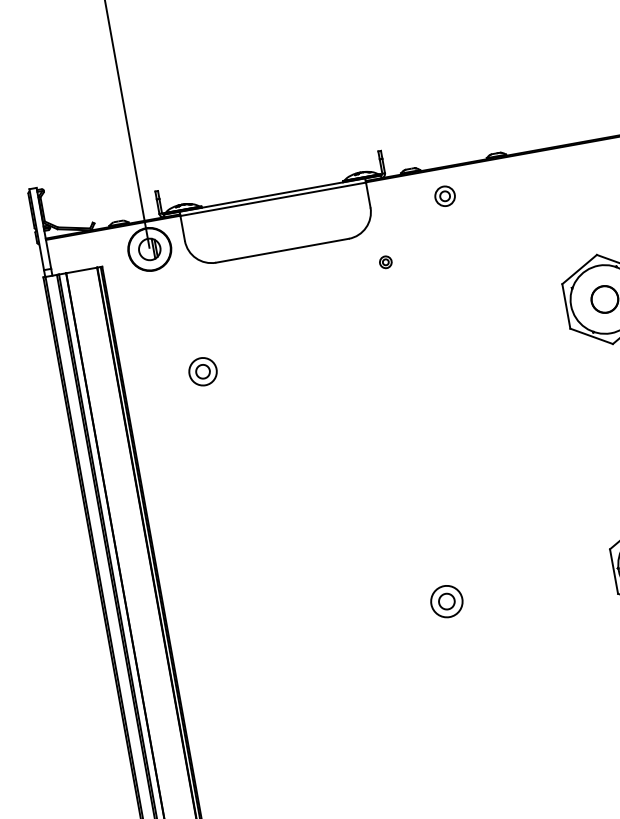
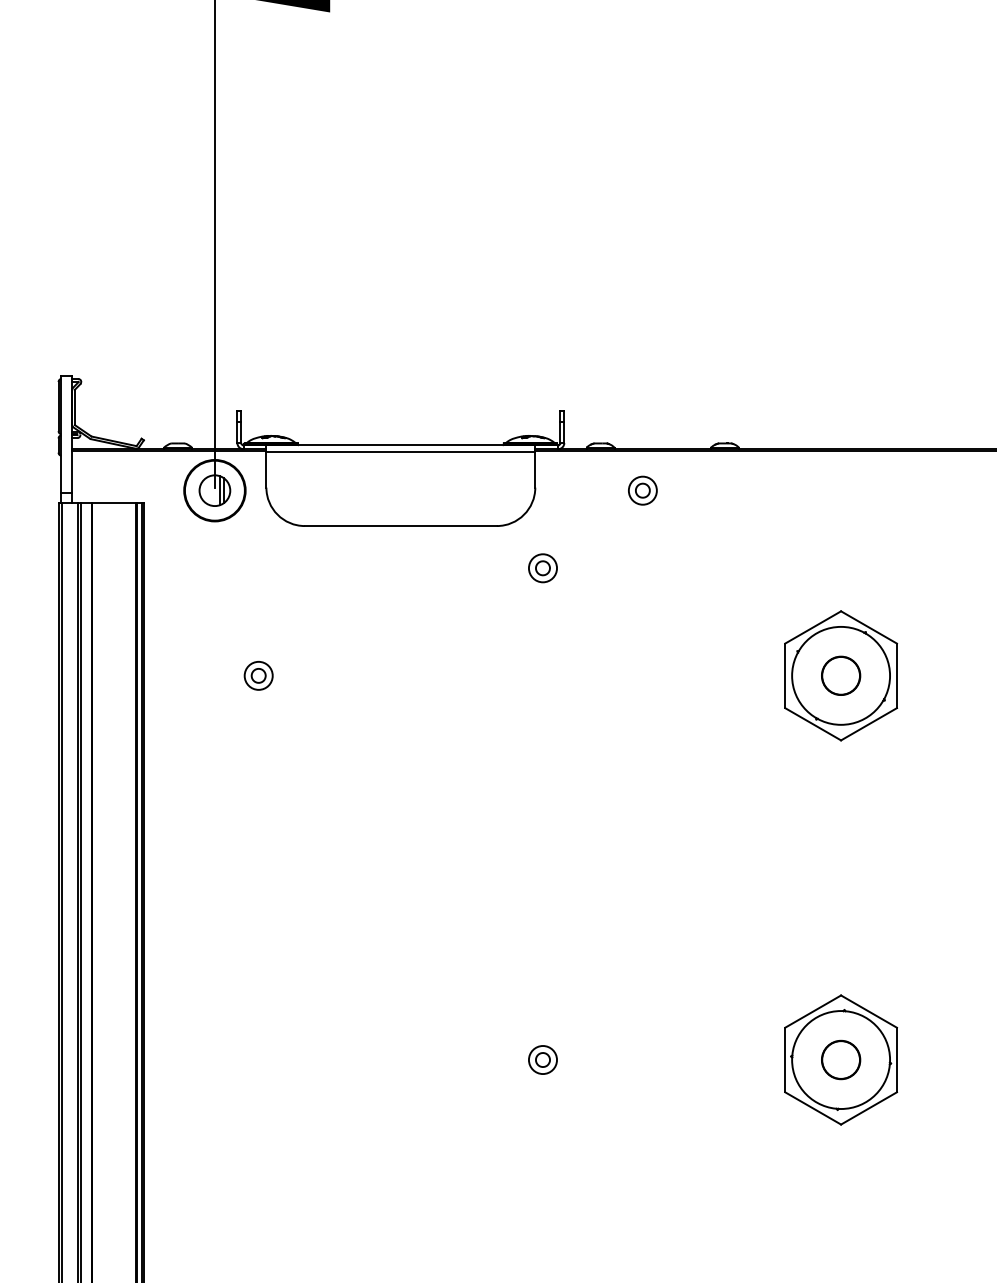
part: (385, 262) -> (542, 568), size x1.67
part: (202, 371) -> (258, 675), size x0.71
part: (446, 601) -> (542, 1059), size x0.62

